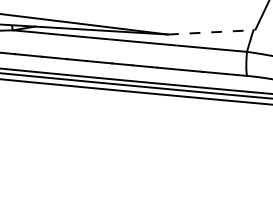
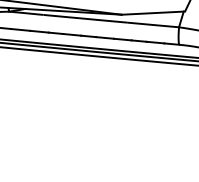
line: (211, 32) -> (153, 13), dashed -> solid

